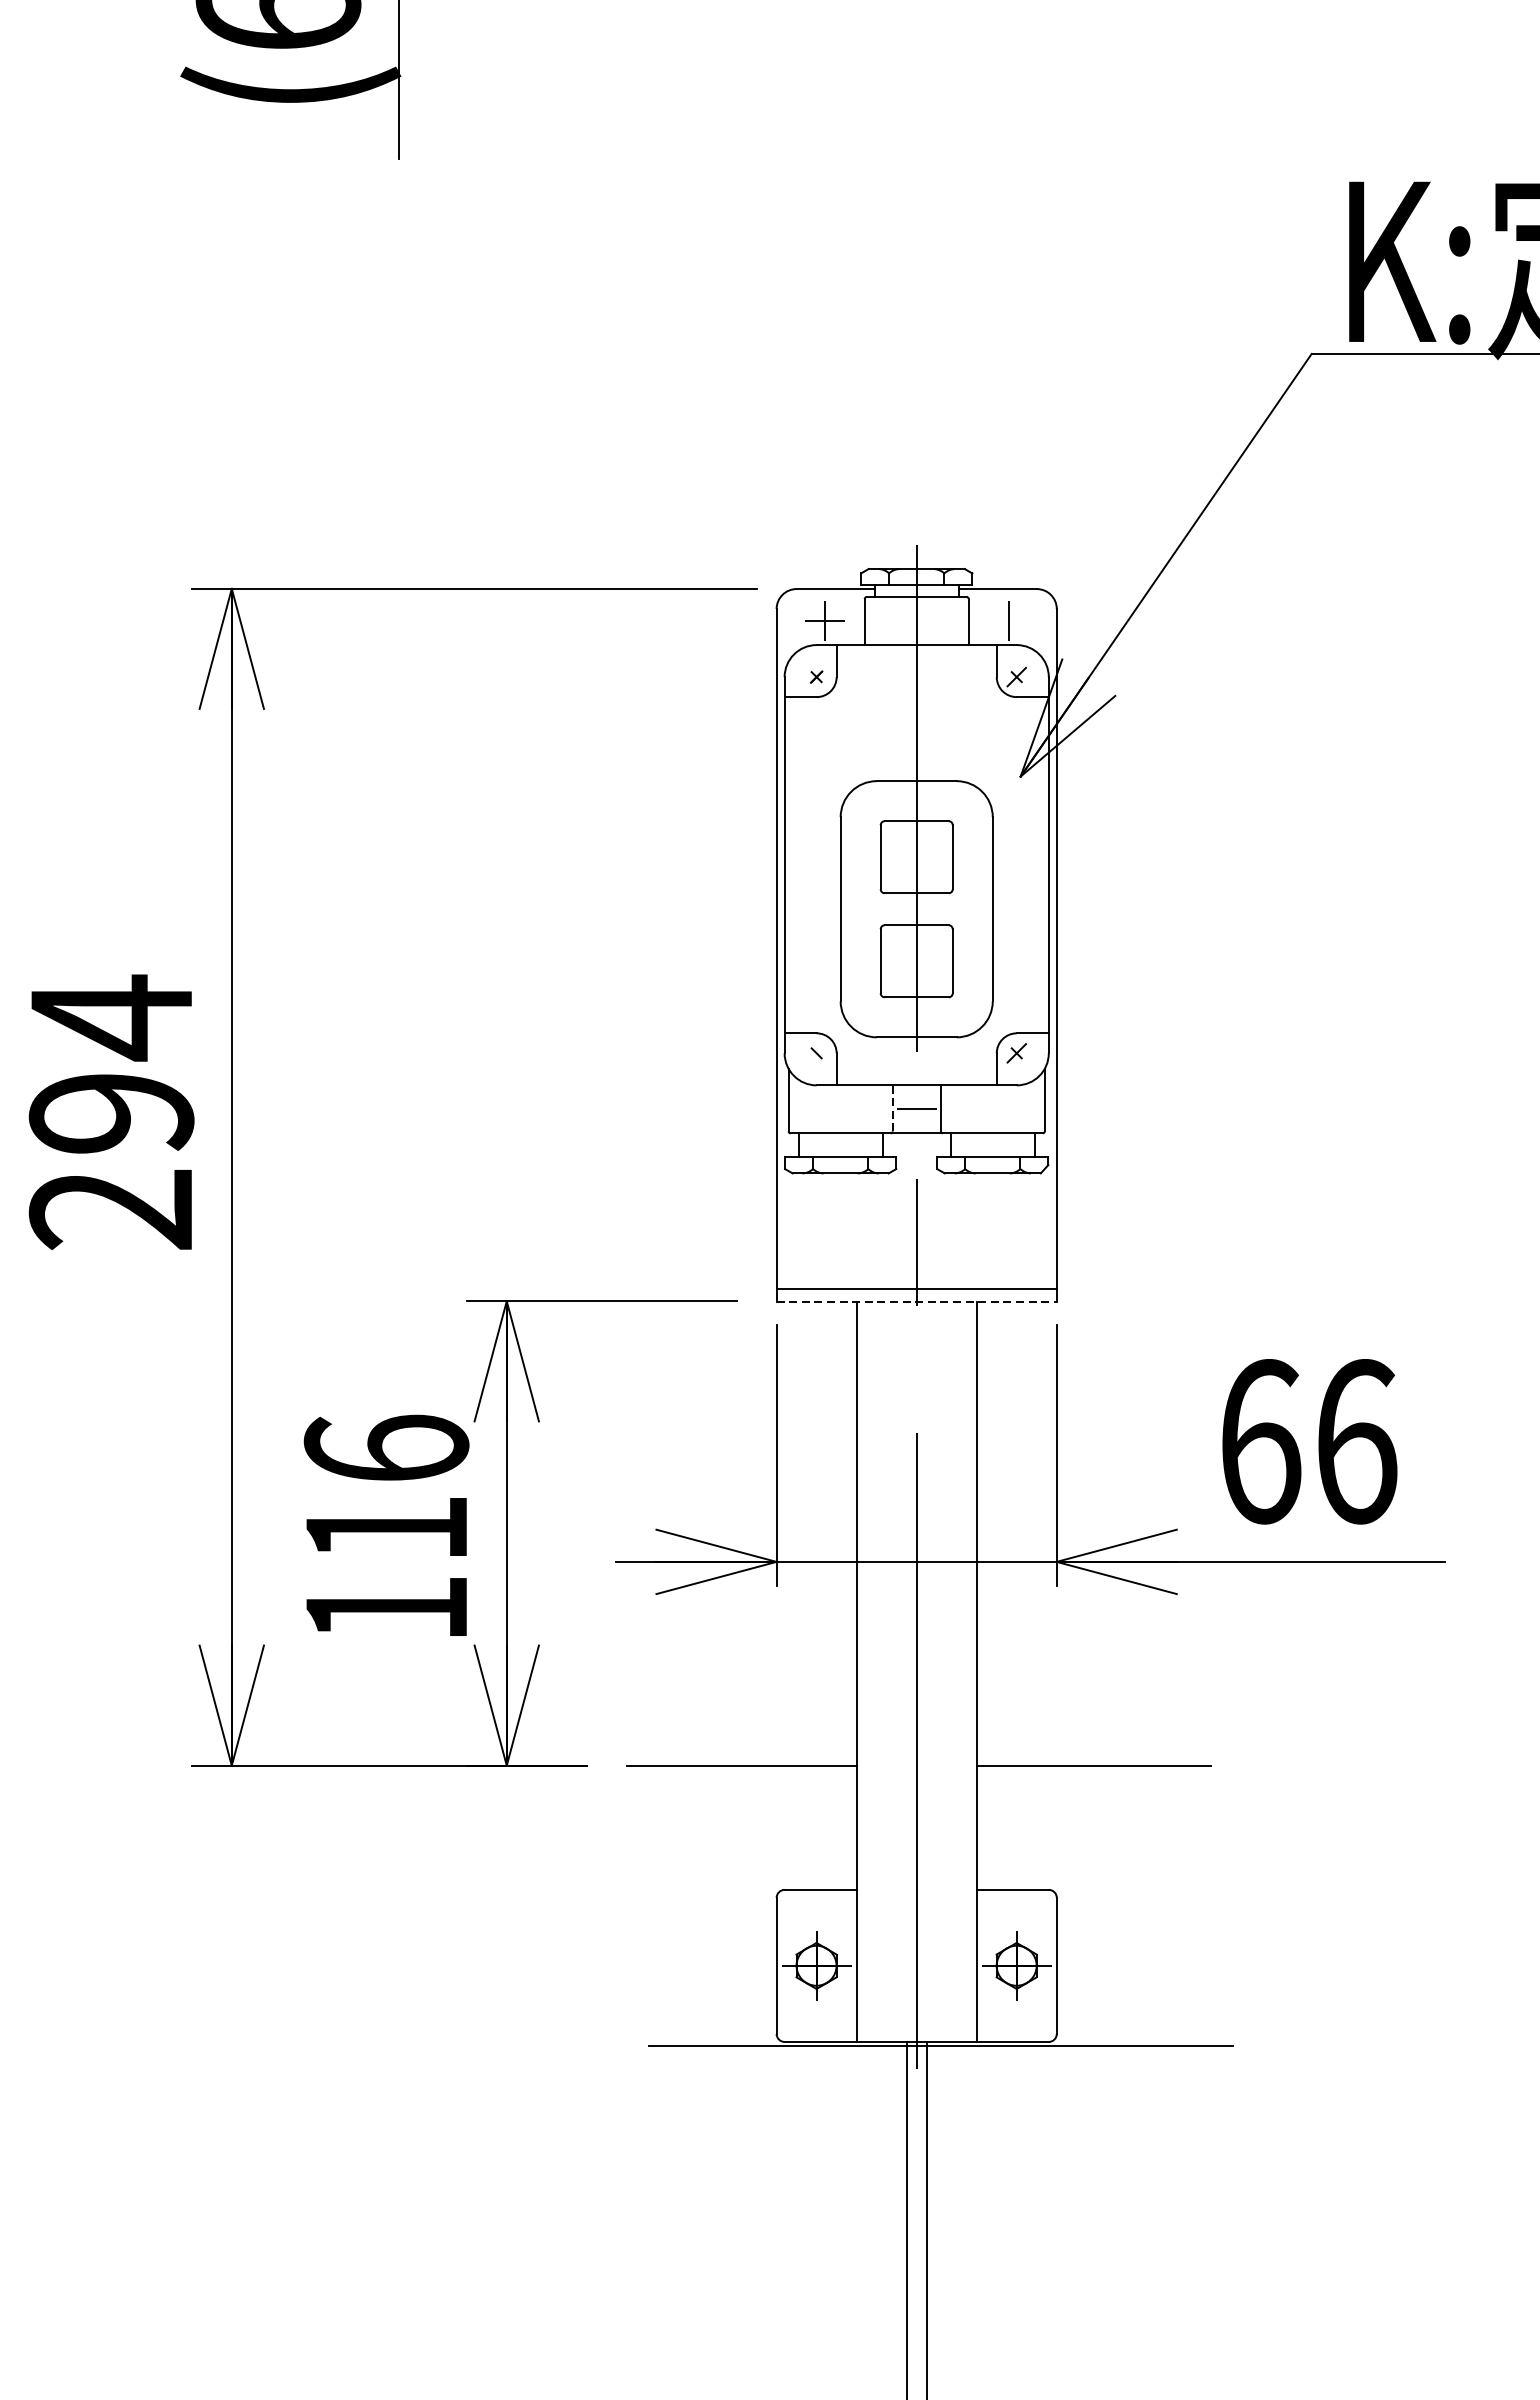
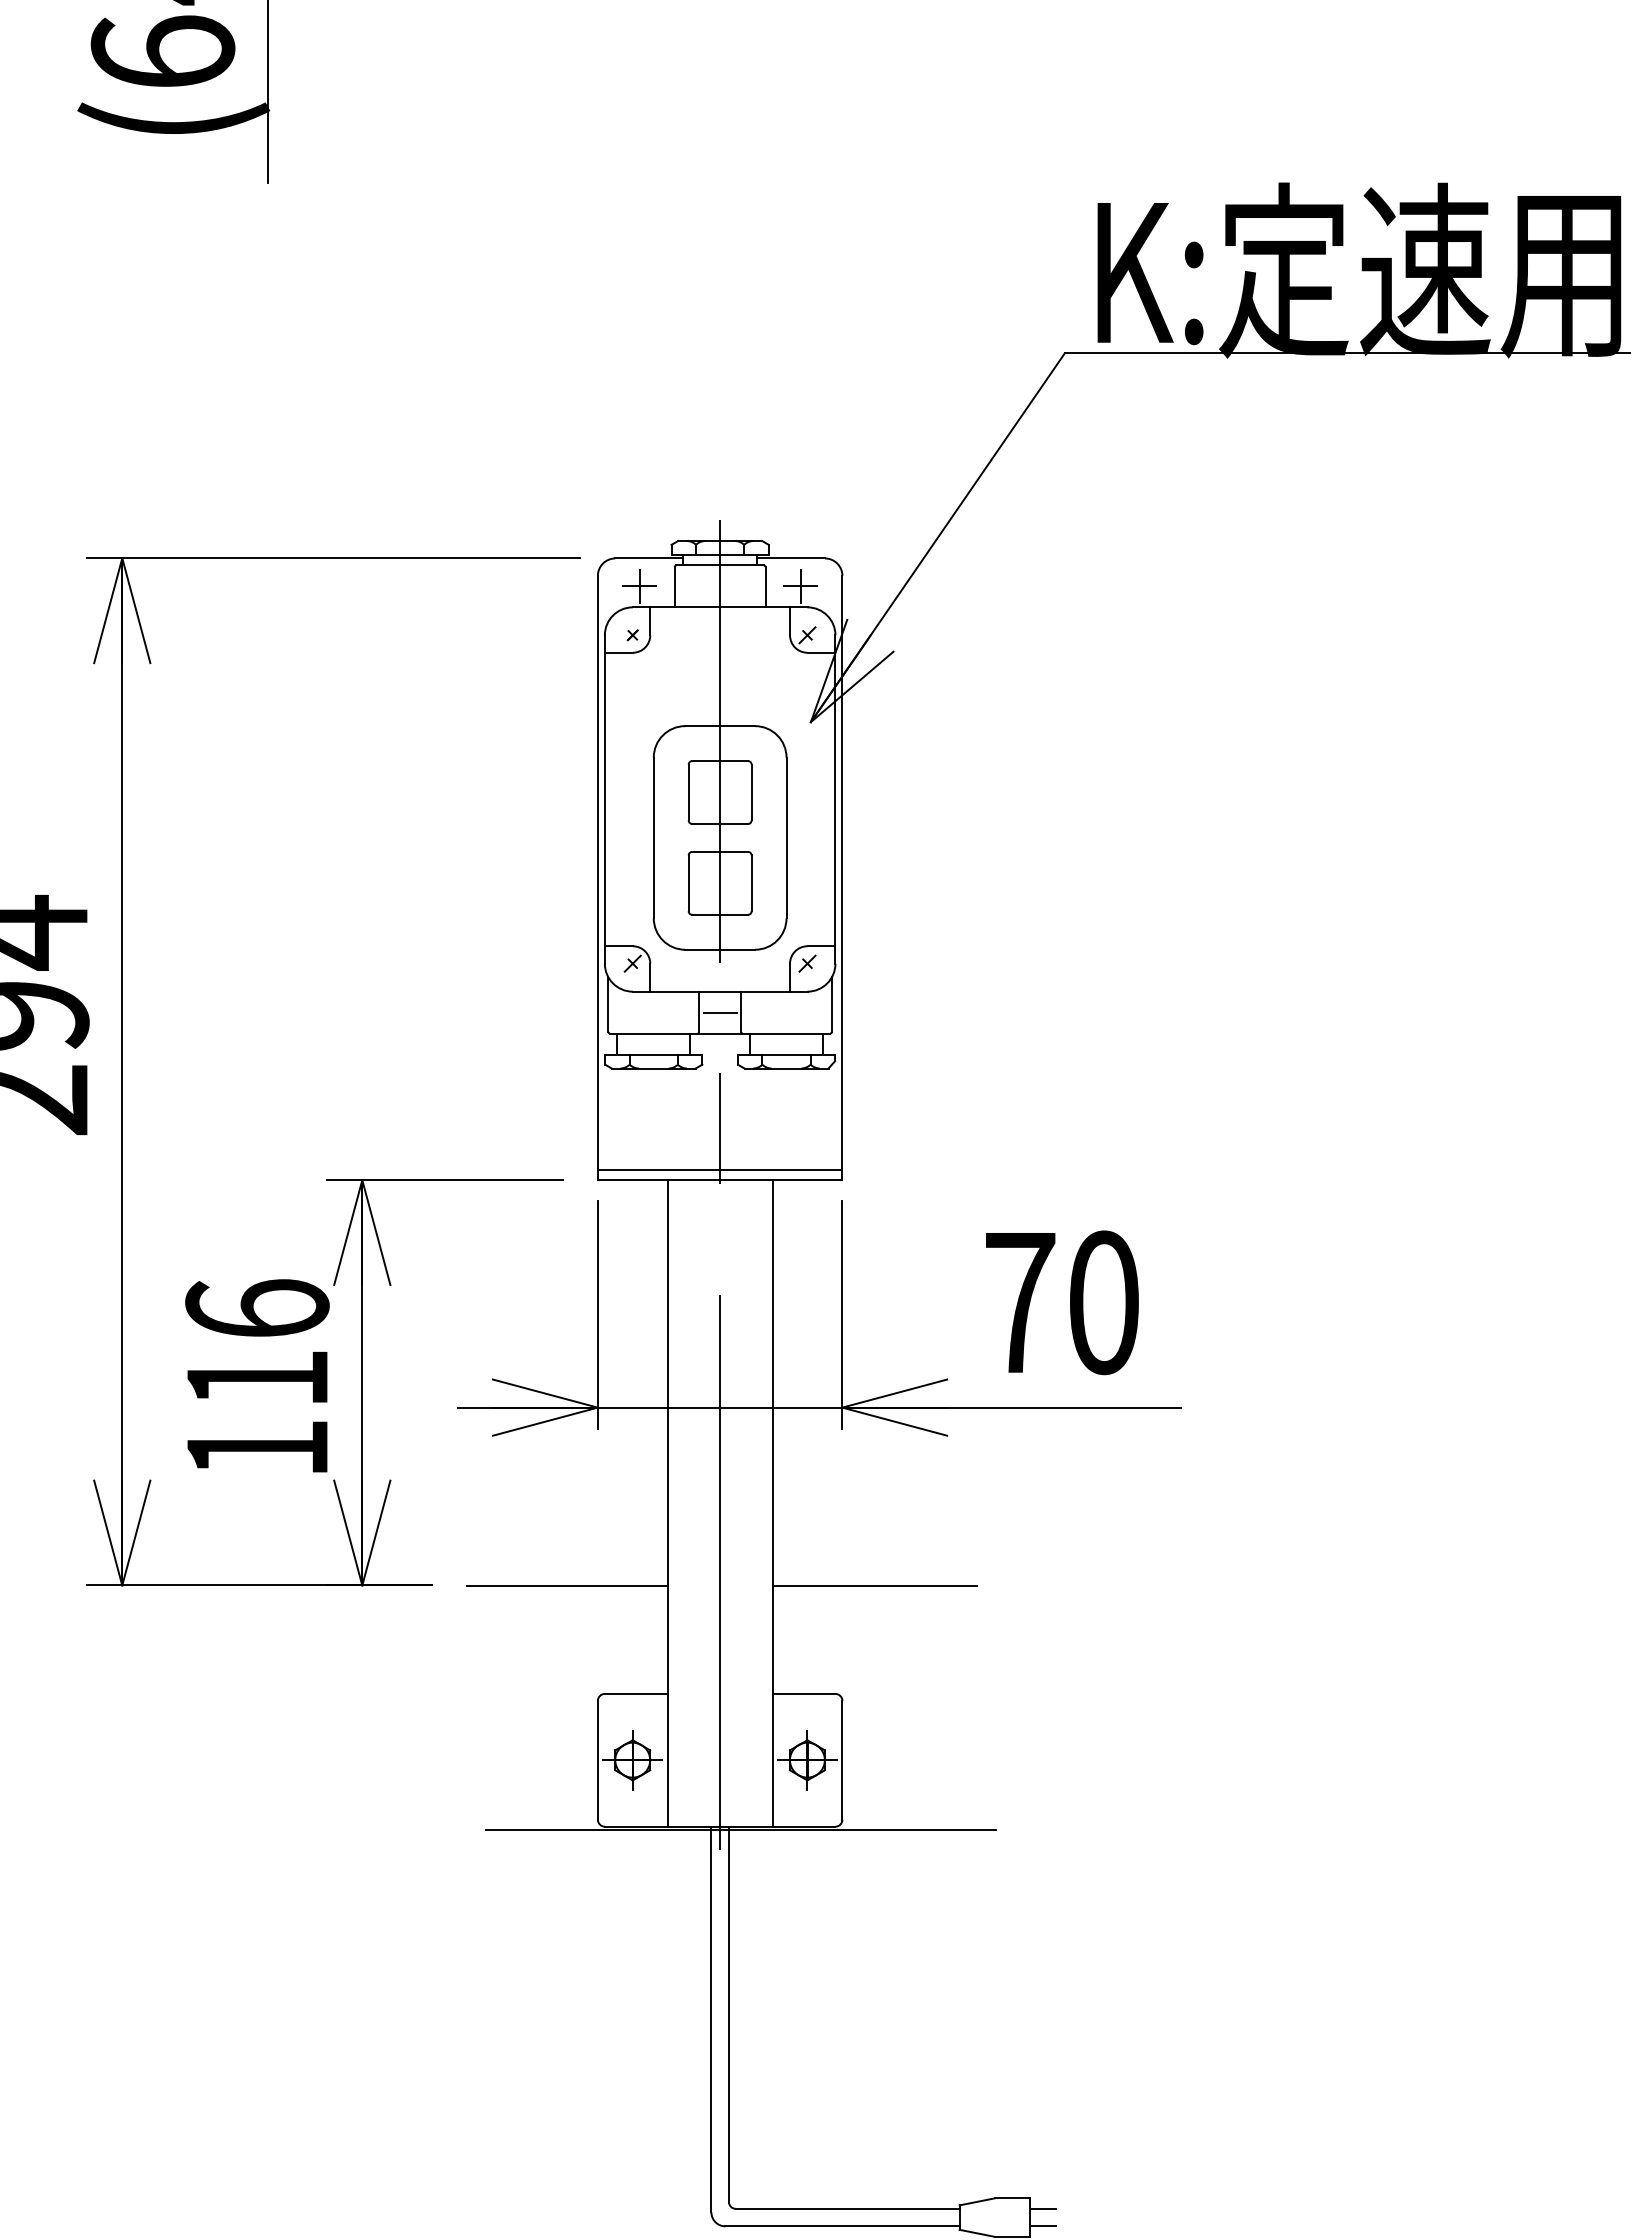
line: (1008, 621) -> (800, 586), added
line: (816, 1053) -> (632, 963), added
line: (893, 1108) -> (699, 1011), dashed -> solid
line: (917, 1301) -> (720, 1180), dashed -> solid
text: (1308, 1441) -> (1062, 1302), 66 -> 70

